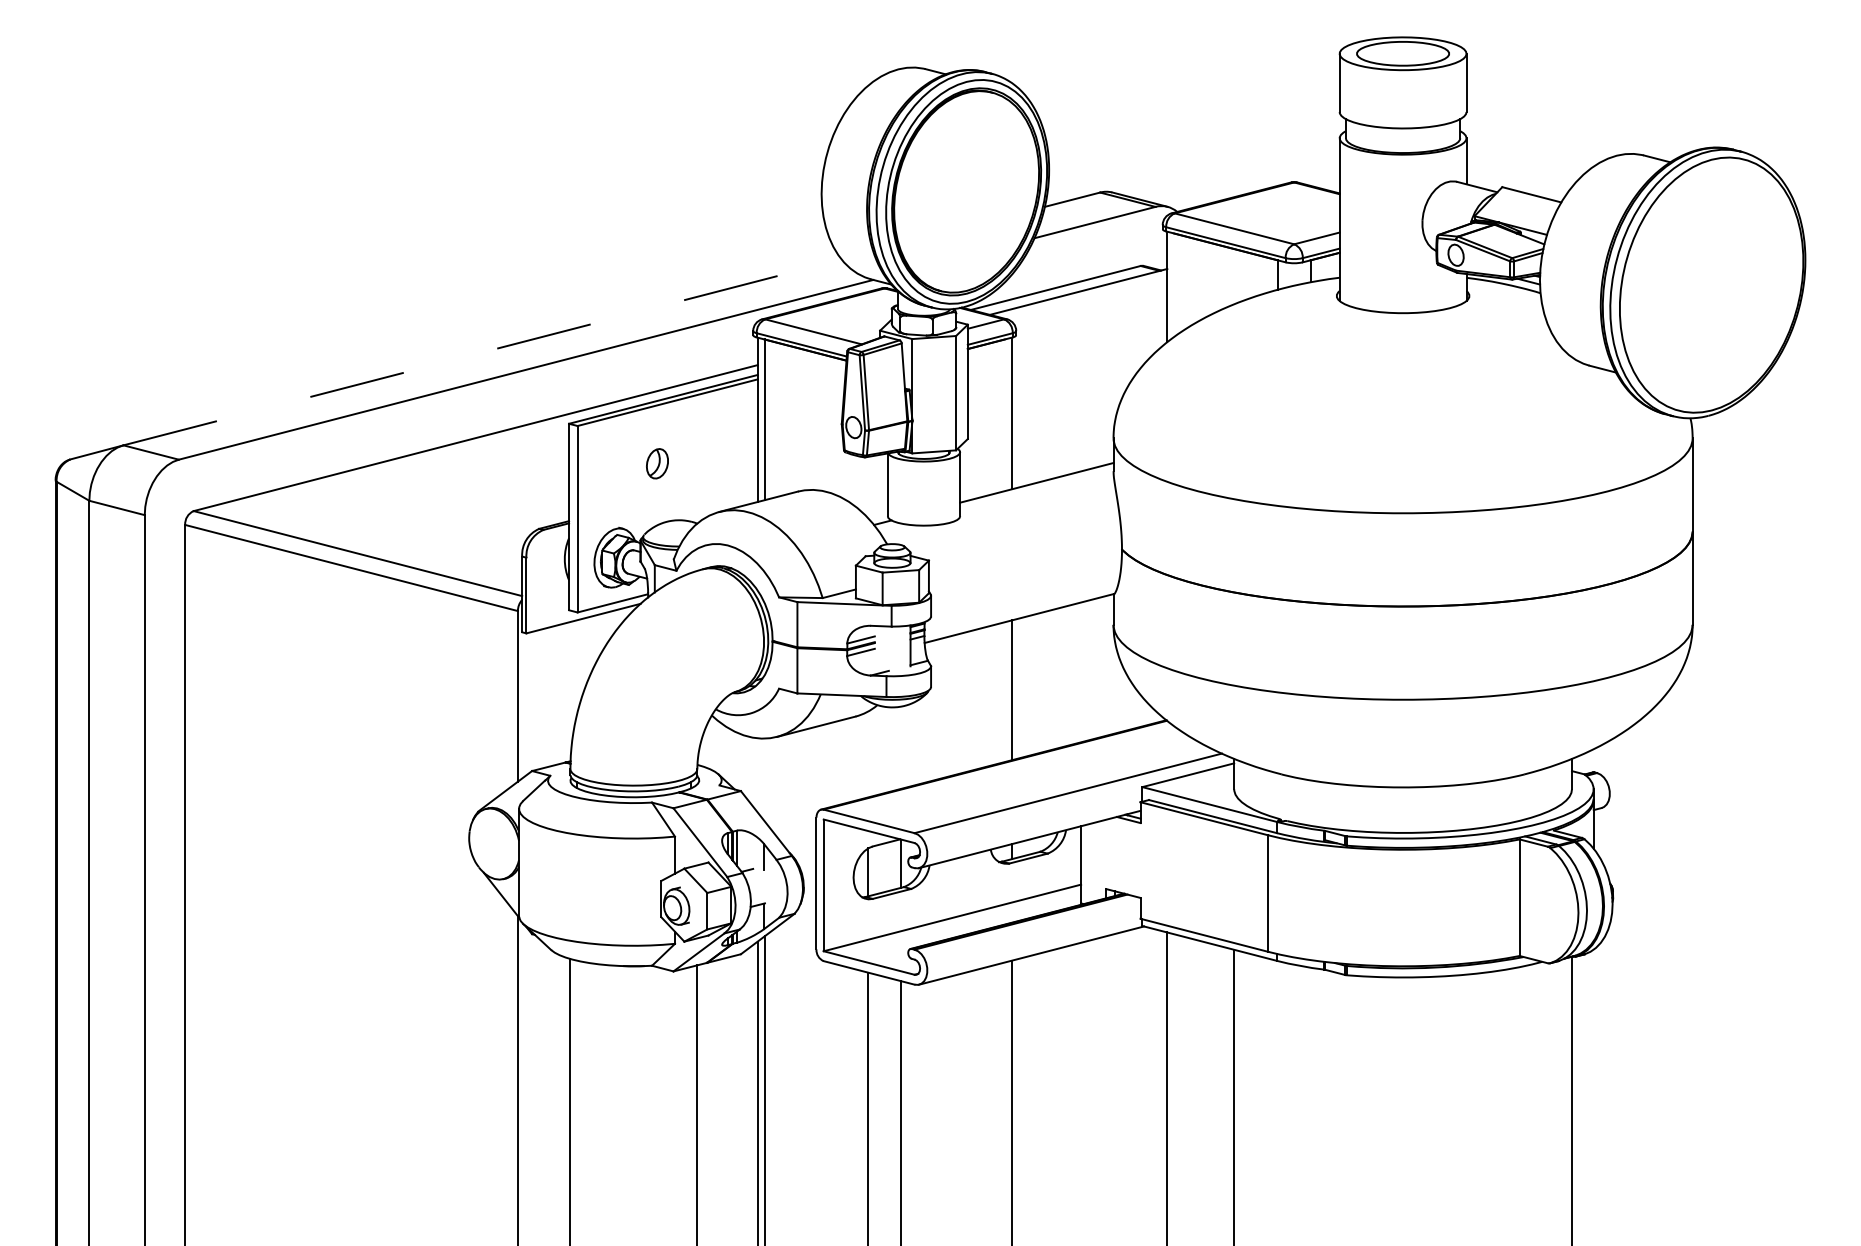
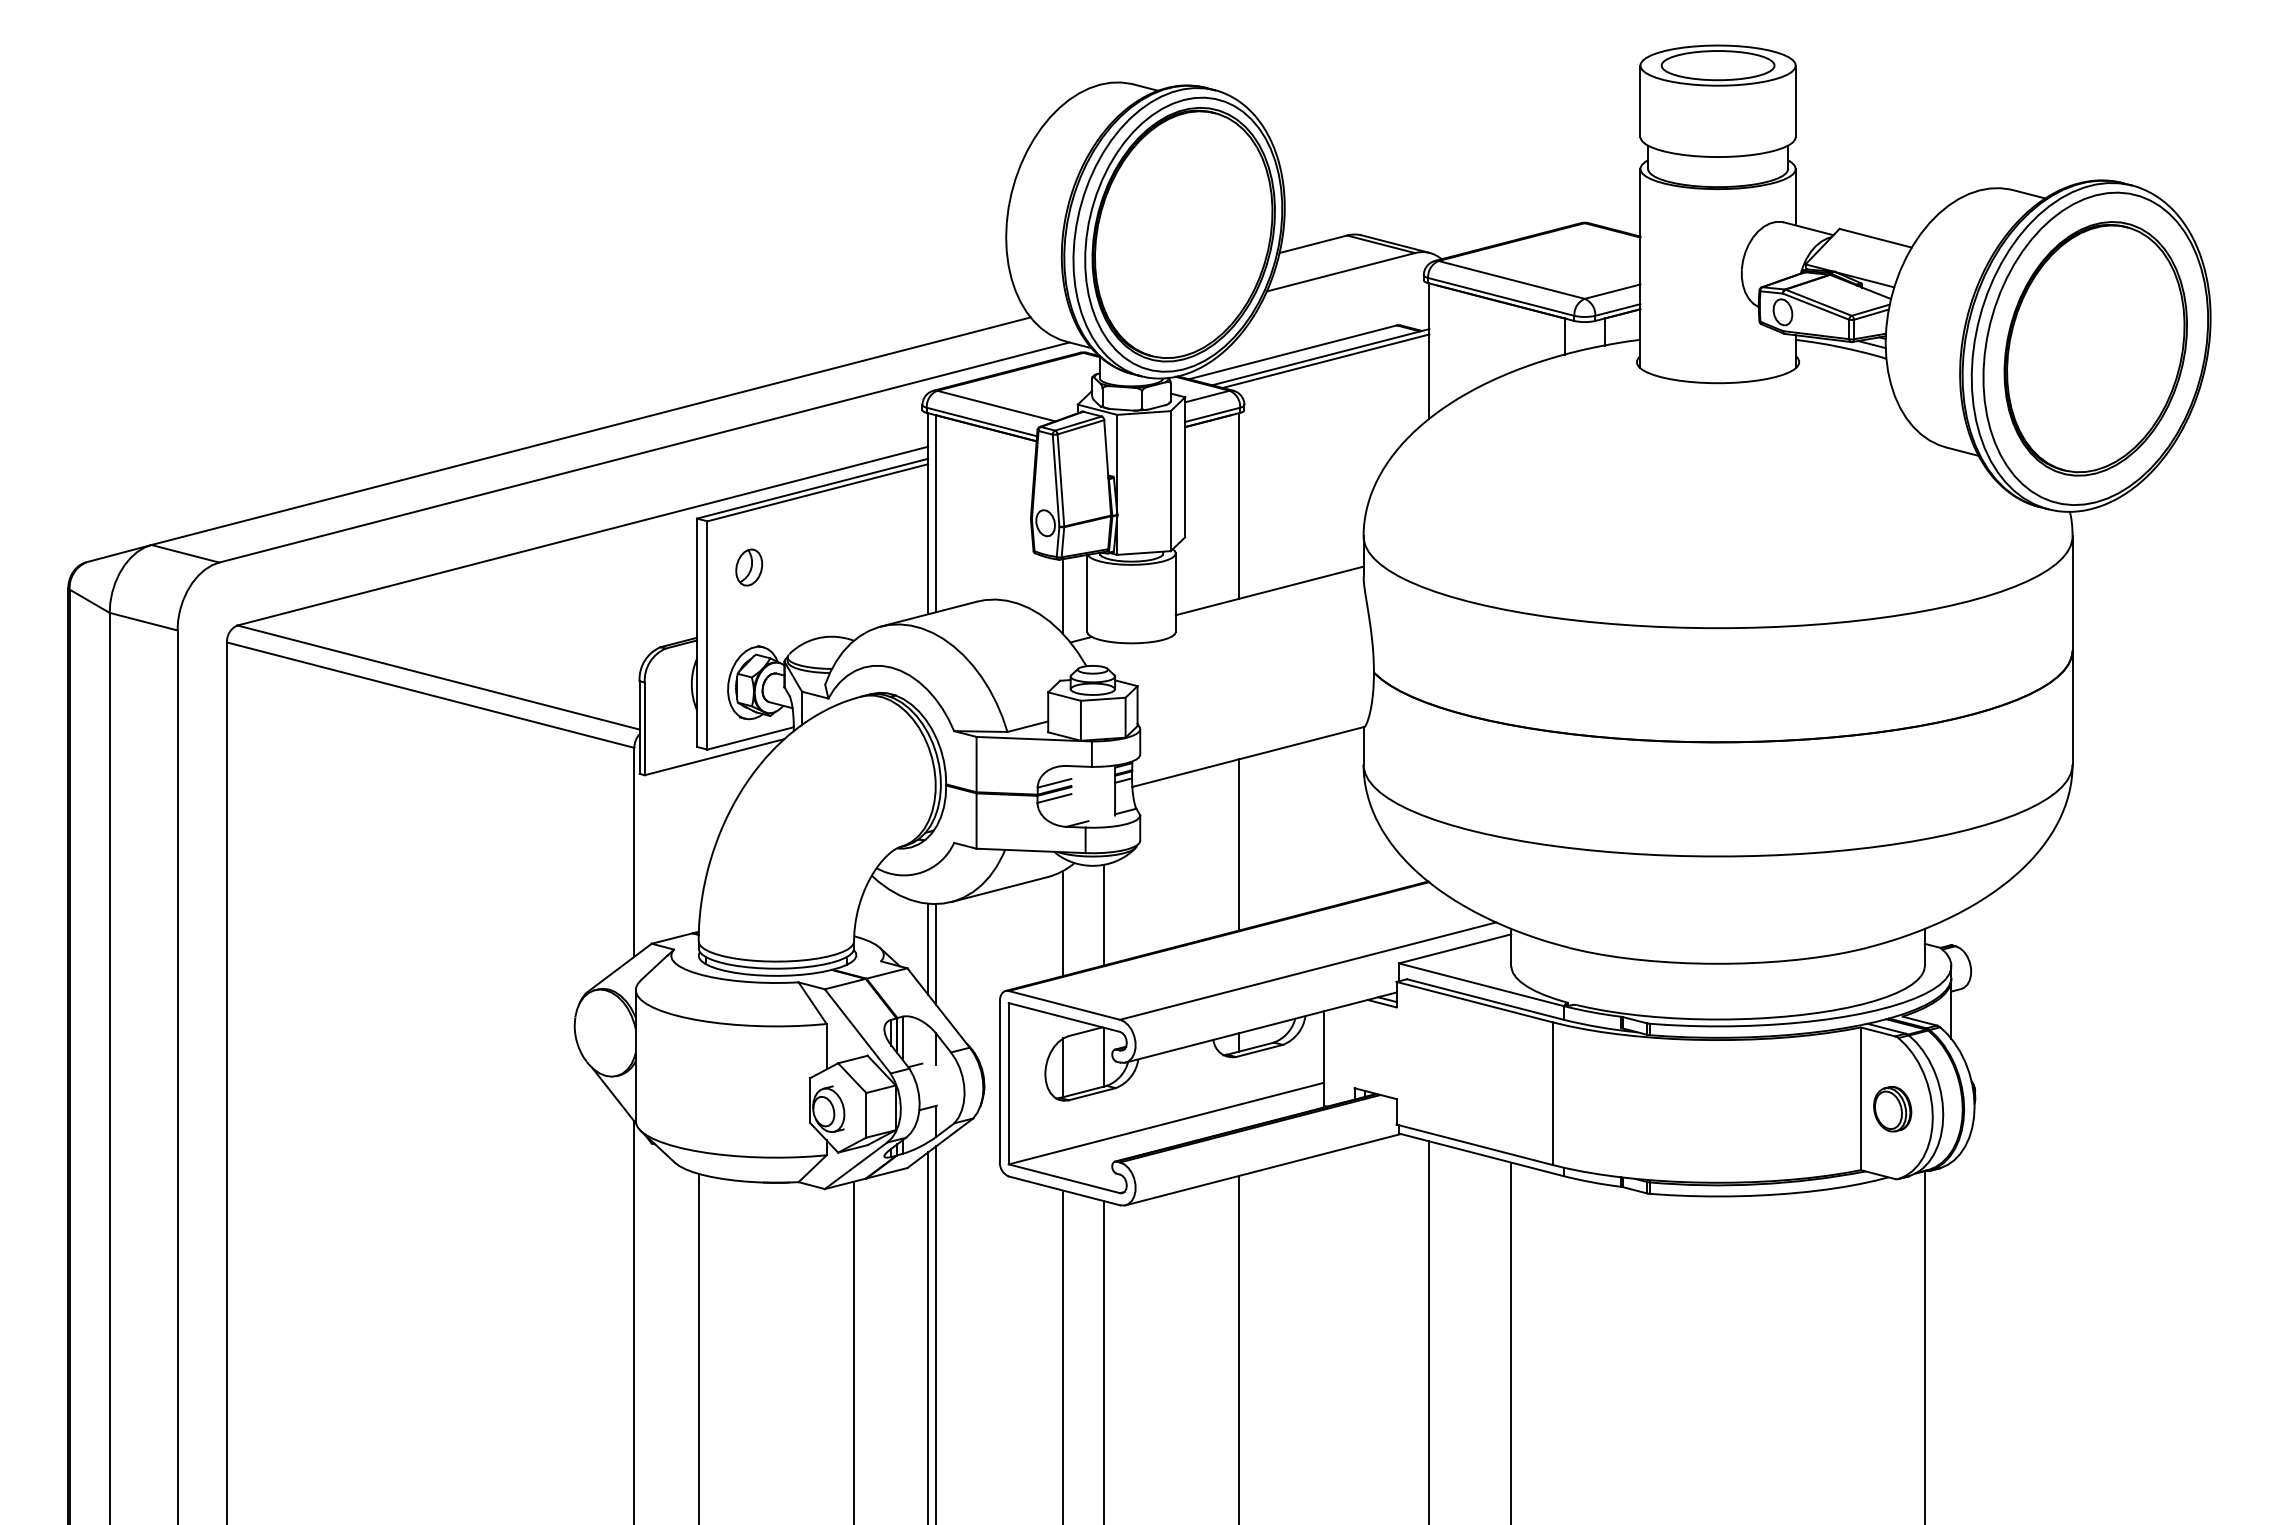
part: (1711, 284) -> (2095, 348), added
line: (1082, 294) -> (1325, 360), added
line: (482, 352) -> (591, 431), dashed -> solid
part: (656, 463) -> (748, 567), moved
line: (868, 487) -> (1063, 596), added
line: (901, 747) -> (1103, 914), added
line: (868, 754) -> (1063, 923), added
line: (758, 774) -> (928, 948), added
line: (764, 779) -> (936, 954), added
part: (1545, 906) -> (1892, 1109), added

